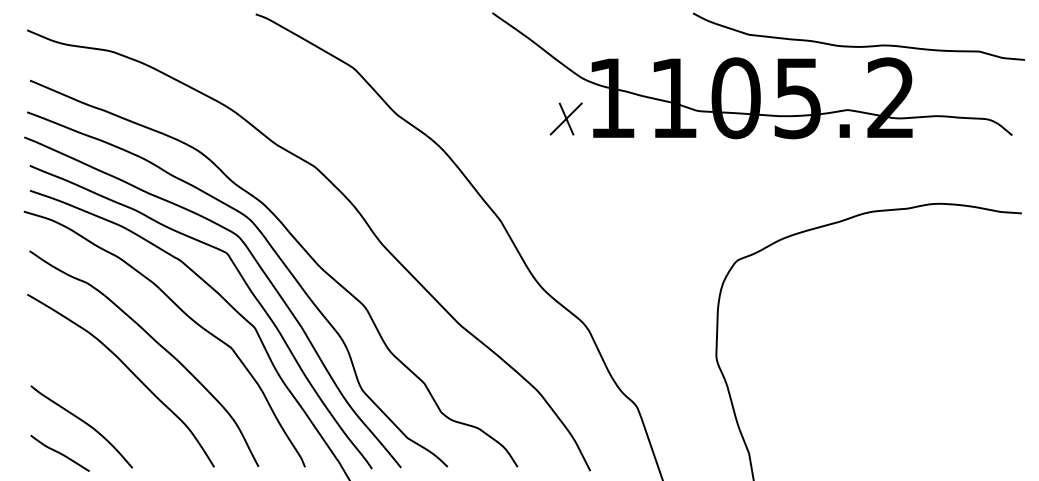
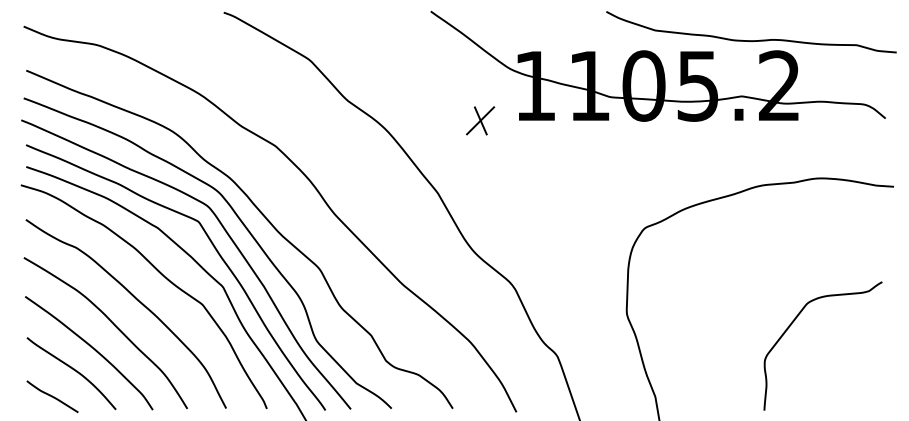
part: (565, 118) -> (479, 120), moved
curve: (906, 369) -> (793, 323), added
curve: (105, 398) -> (92, 348), added

